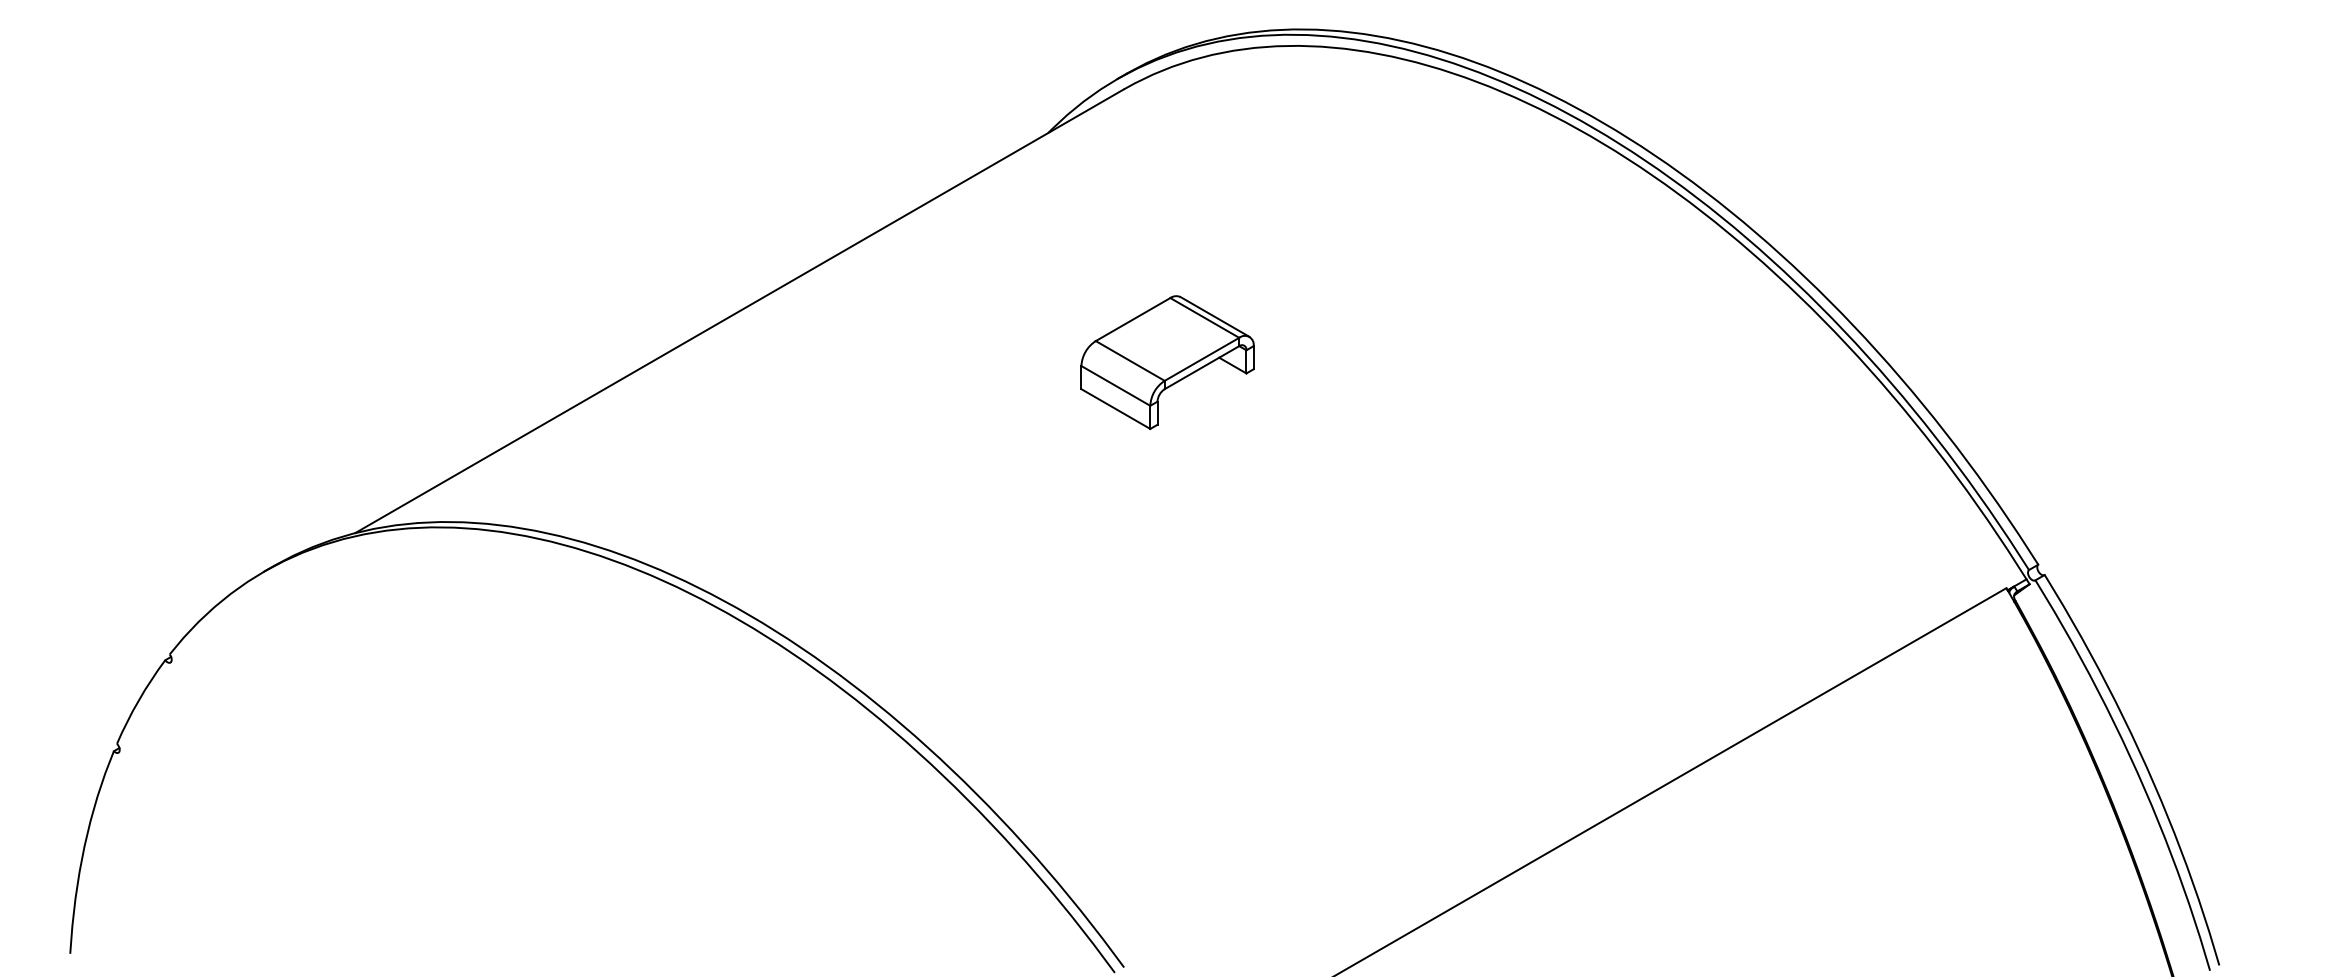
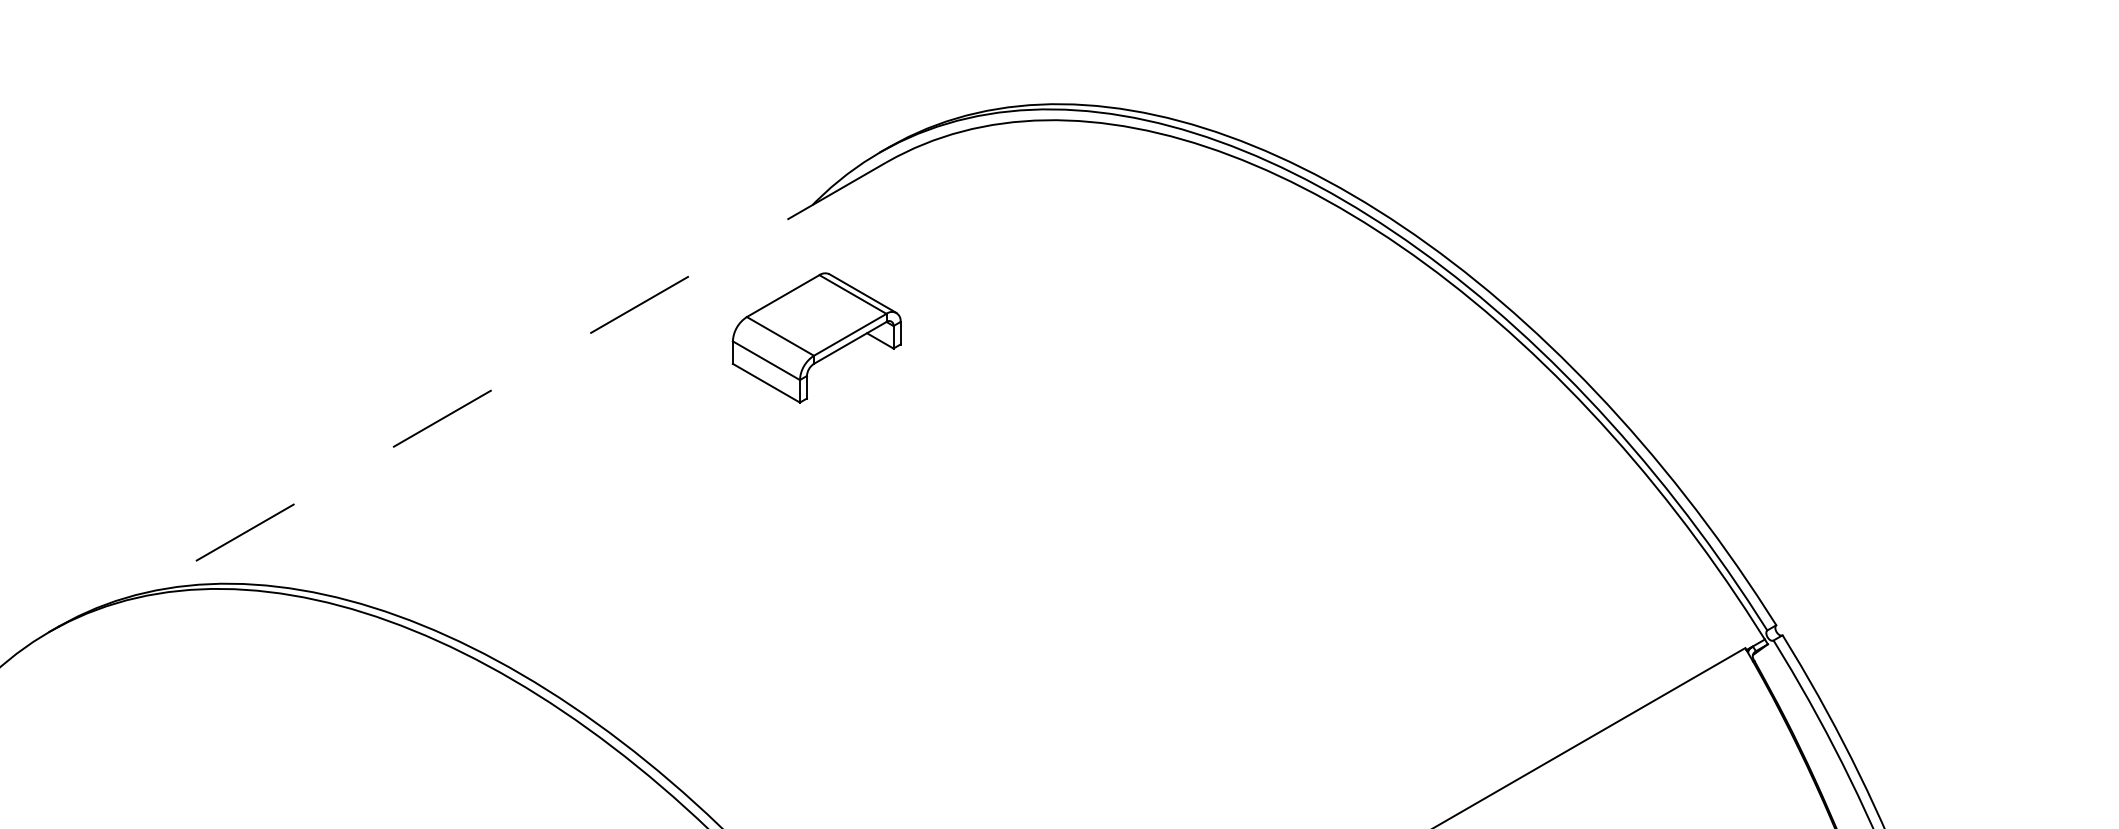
line: (739, 311) -> (511, 378), solid -> dashed
part: (1167, 362) -> (816, 337), moved

